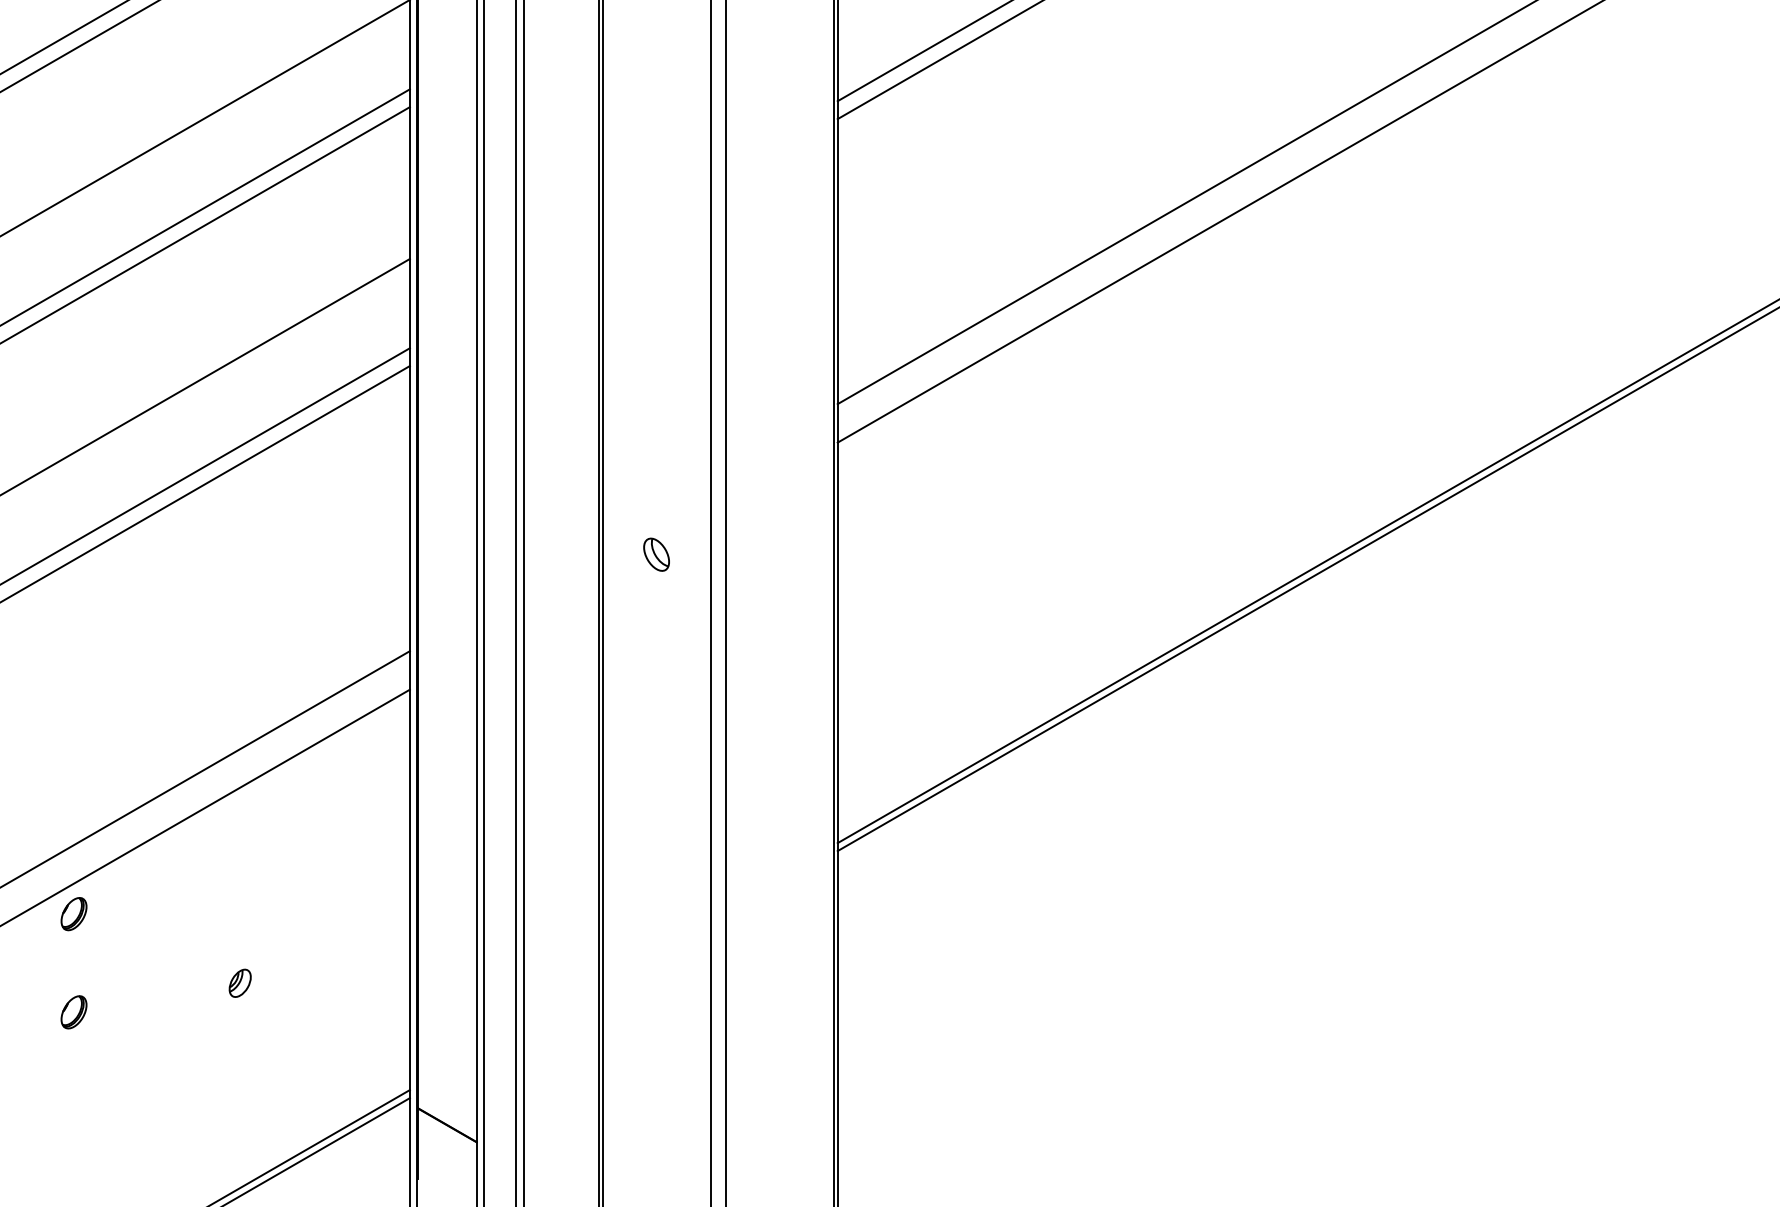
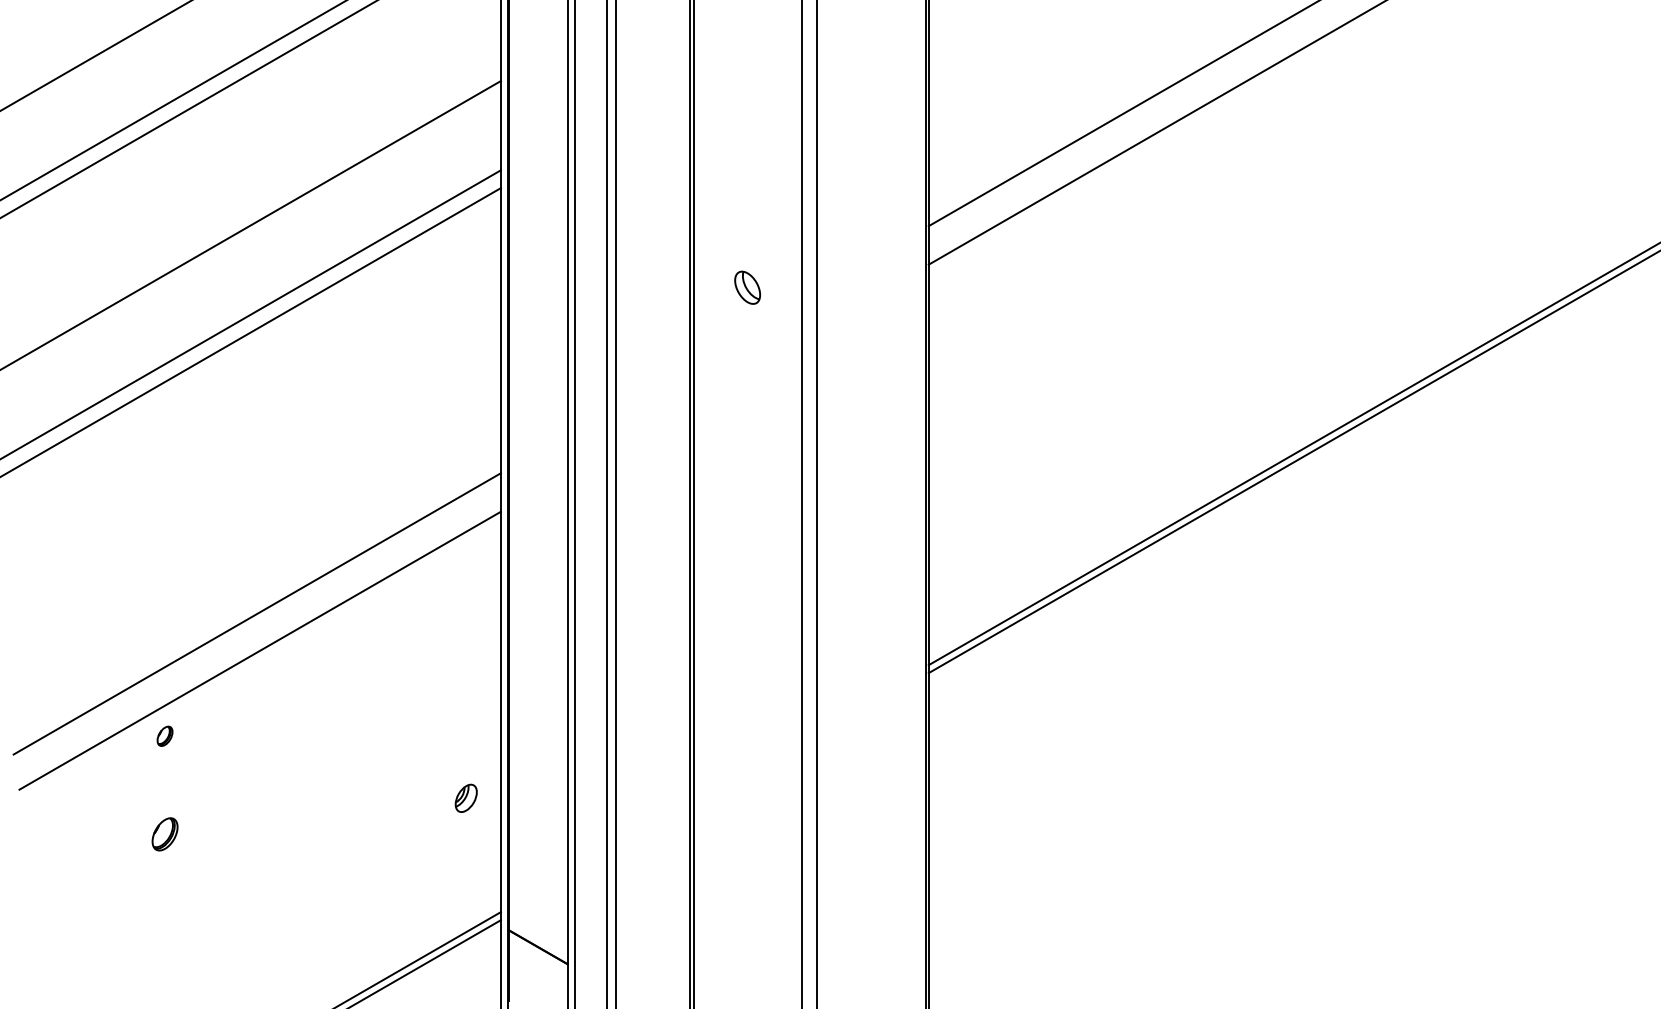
part: (656, 554) -> (747, 287), moved
part: (73, 914) -> (164, 736), size x0.6
part: (239, 982) -> (465, 797), moved

